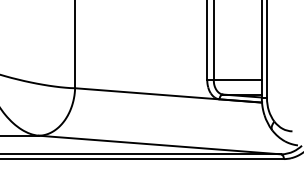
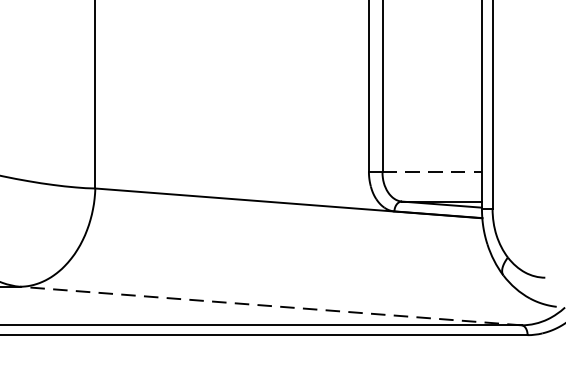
line: (238, 80) -> (433, 172), solid -> dashed
line: (159, 145) -> (270, 307), solid -> dashed

